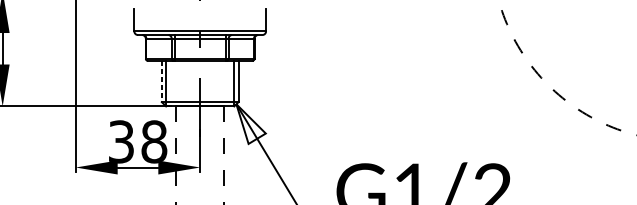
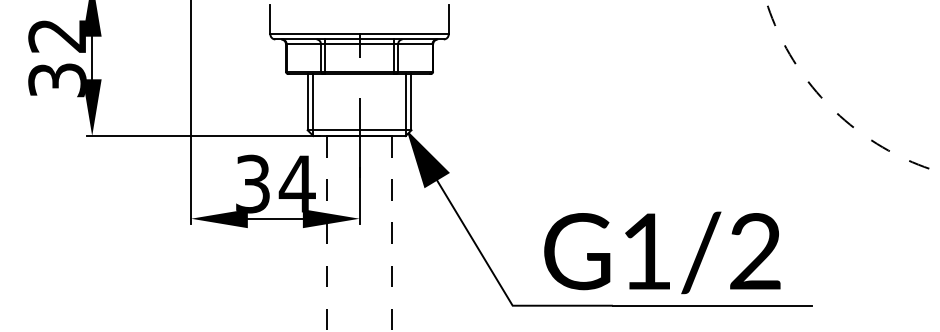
line: (161, 81) -> (307, 102), dashed -> solid
fill: (251, 123) -> (428, 159), added
text: (153, 141) -> (296, 183), 38 -> 34

